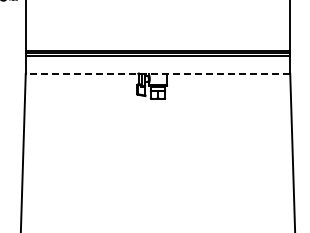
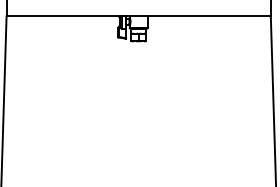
line: (157, 73) -> (138, 16), dashed -> solid

